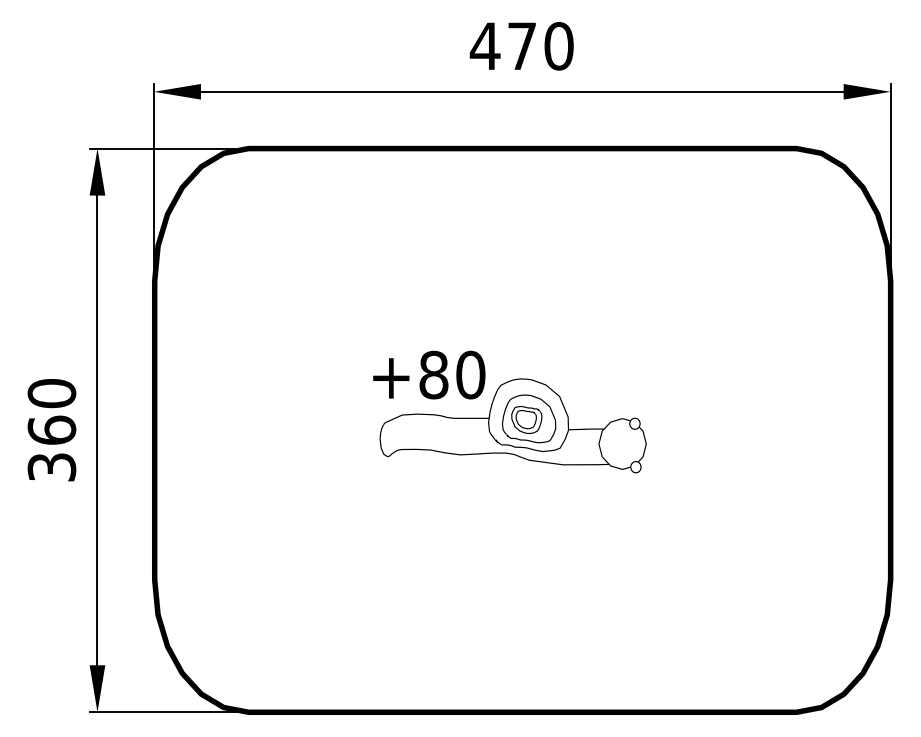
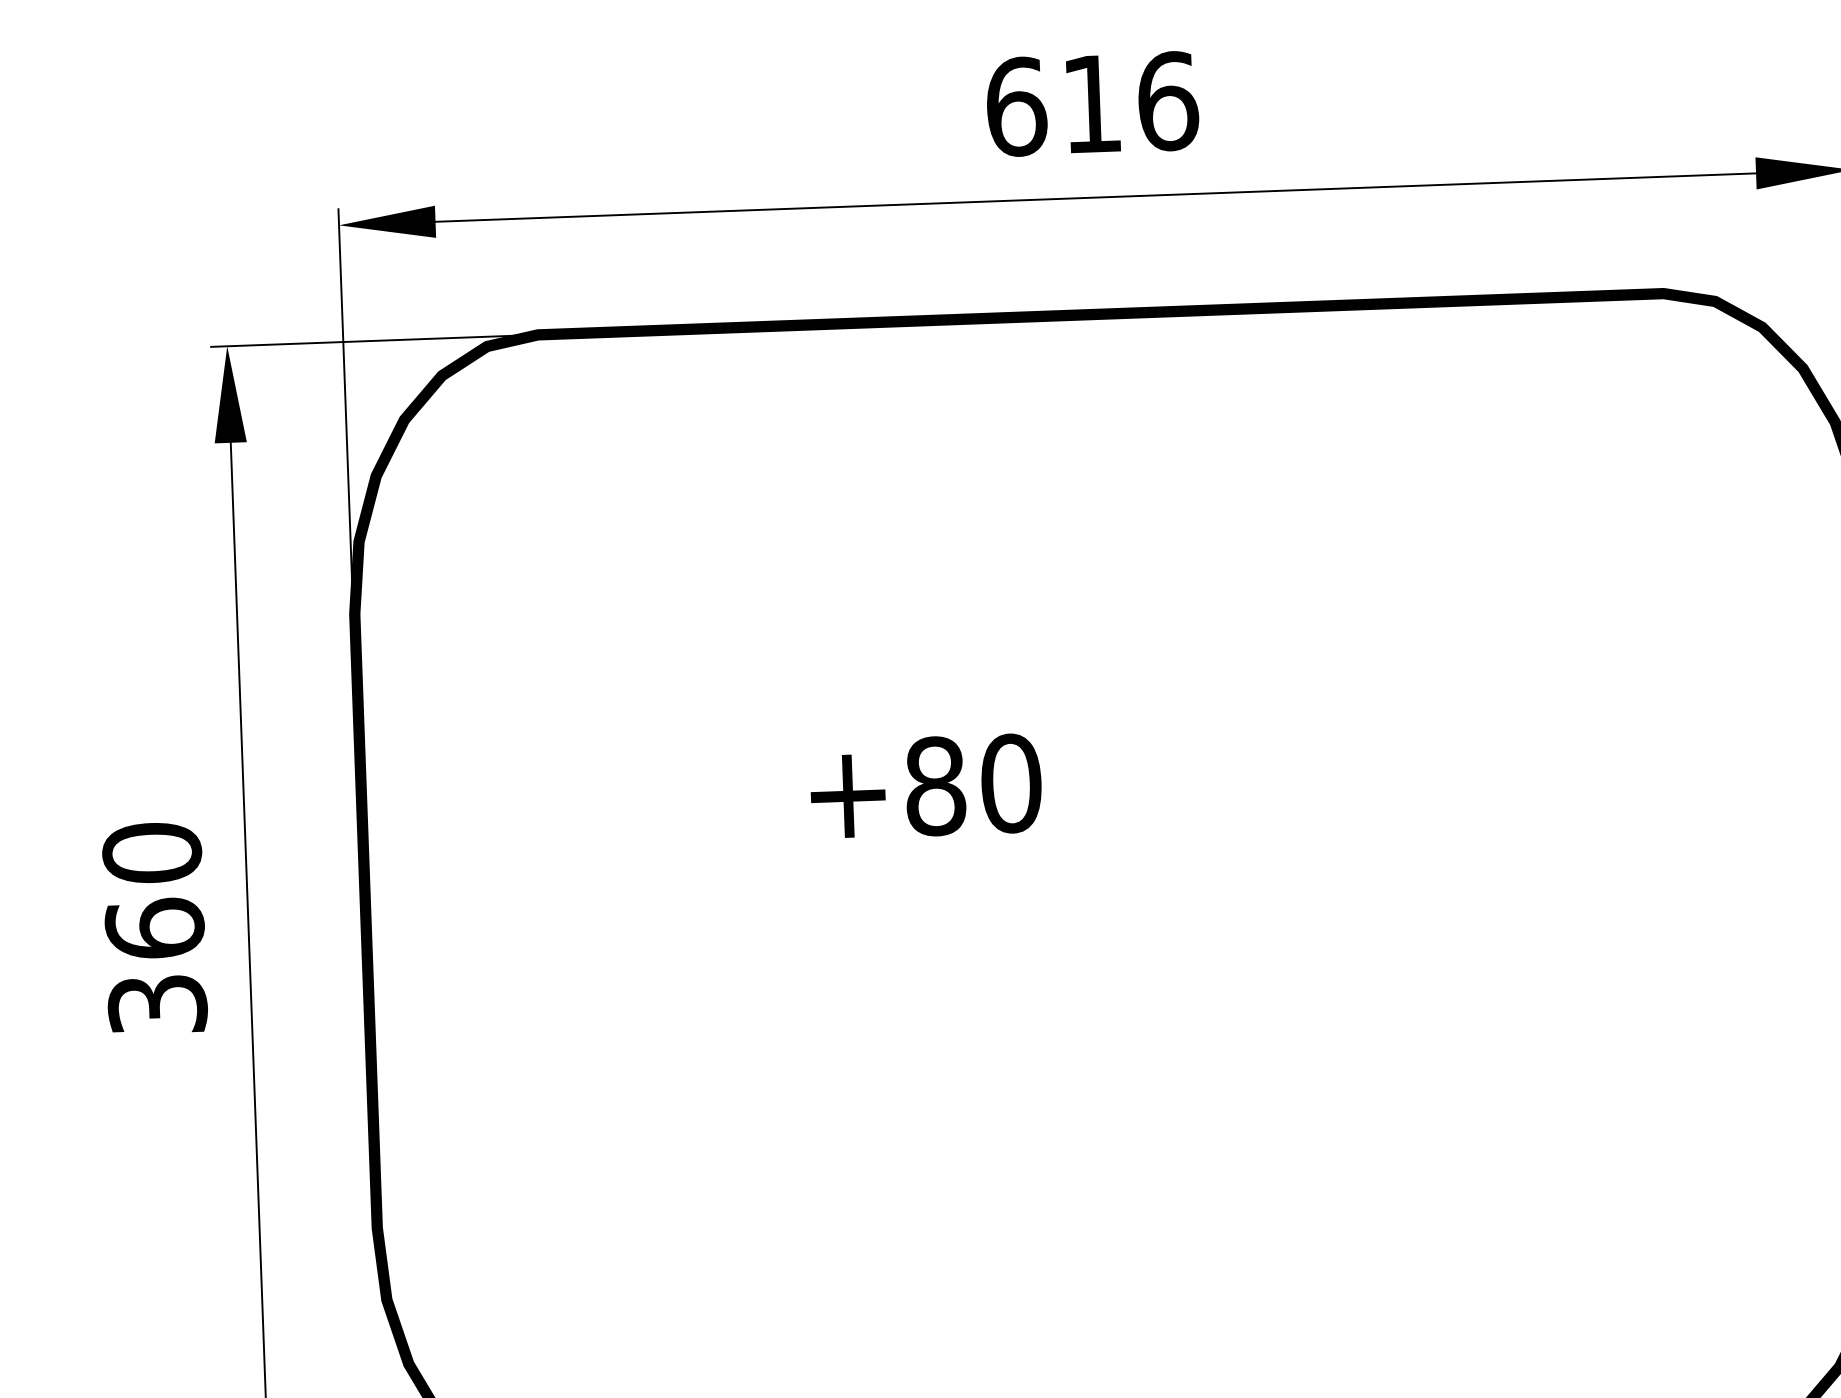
text: (521, 46) -> (1090, 104), 470 -> 616
part: (509, 411) -> (1093, 855), removed

